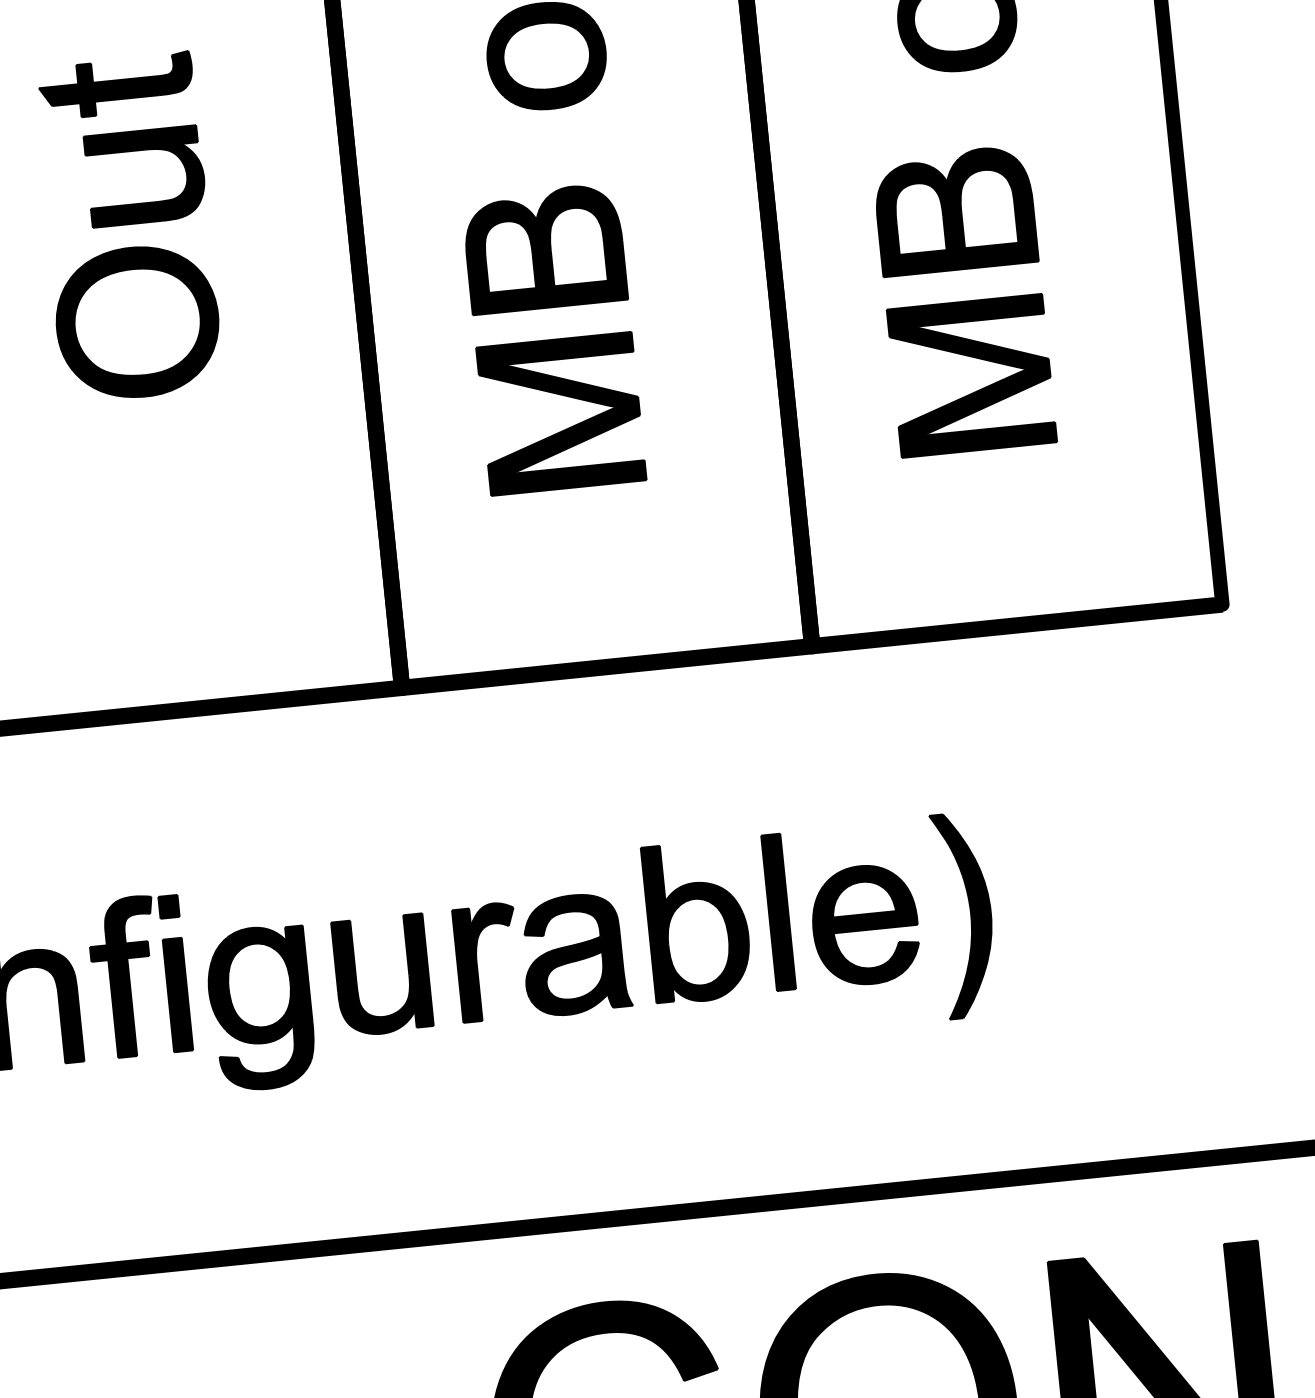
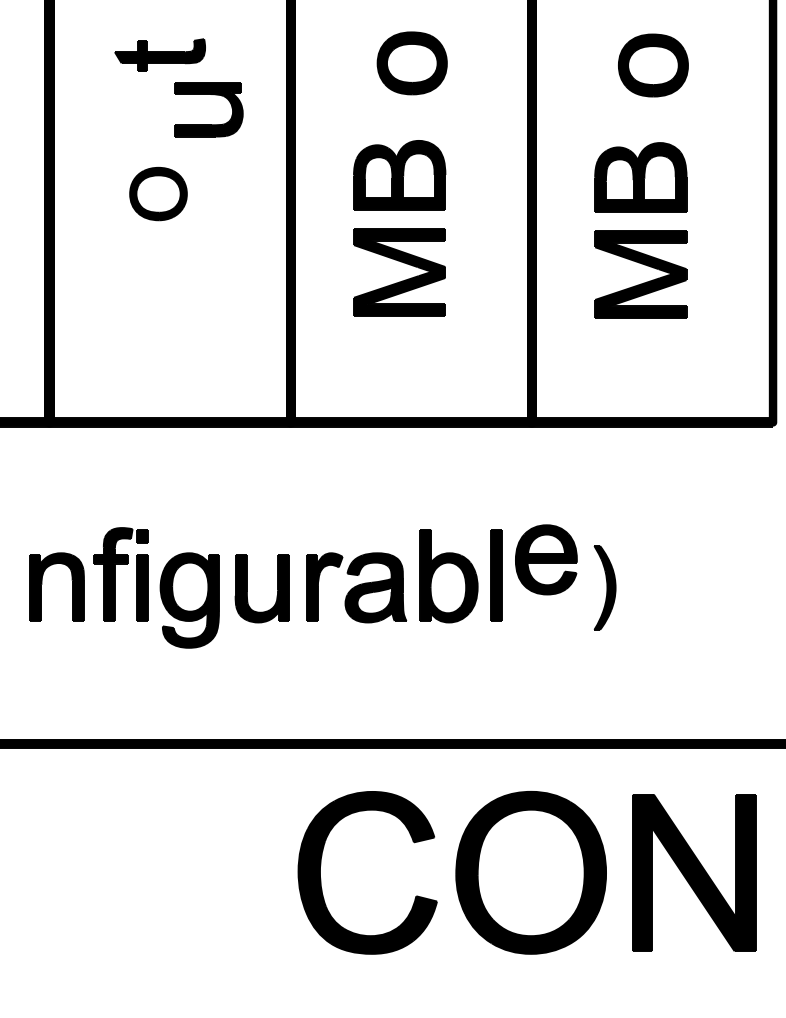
part: (142, 150) -> (208, 94), moved
part: (137, 321) -> (158, 193), size x0.6
part: (964, 914) -> (604, 587), size x0.7
part: (865, 924) -> (546, 559), moved

